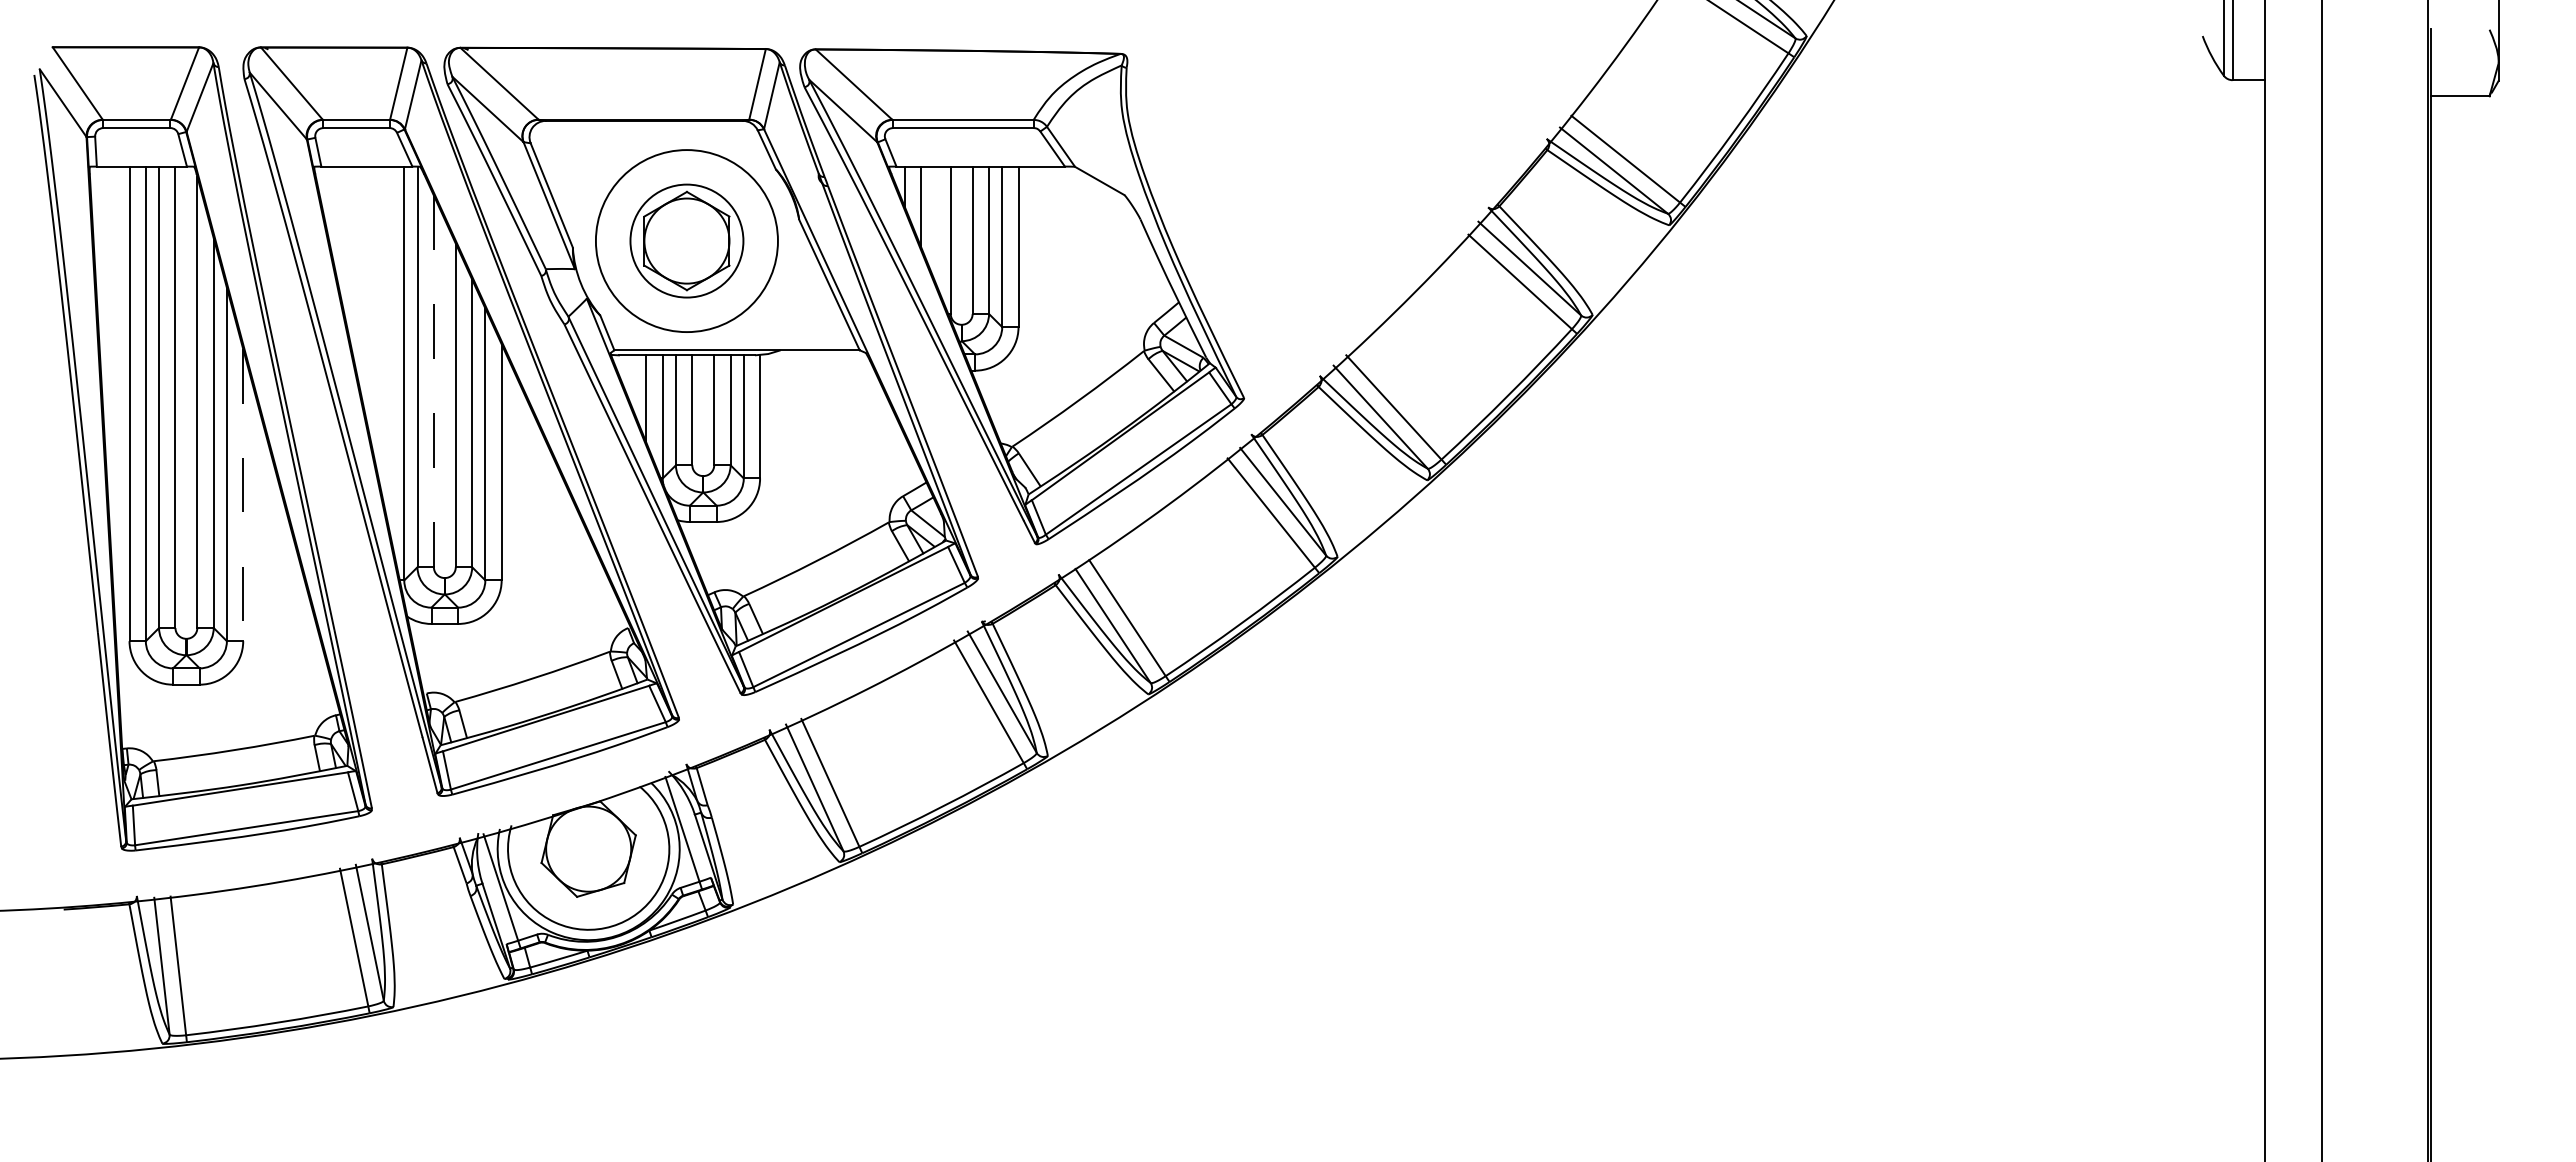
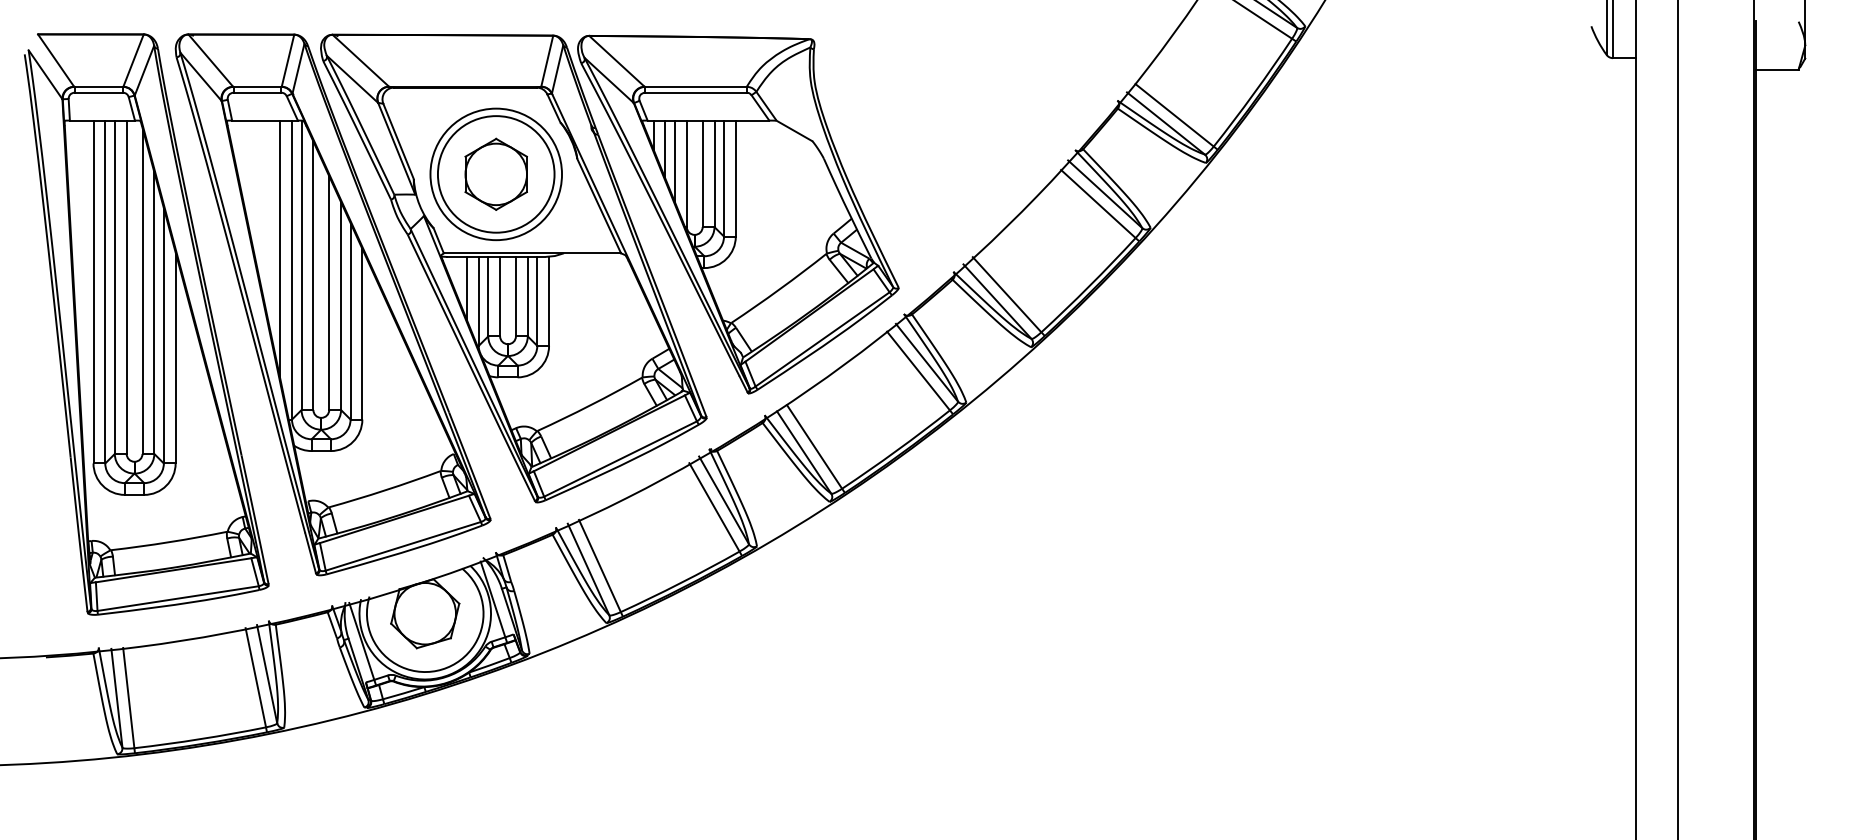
line: (934, 222) -> (675, 160), added
circle: (686, 240) -> (495, 173), size x1.43
line: (387, 344) -> (279, 249), added
line: (433, 381) -> (313, 275), dashed -> solid
line: (243, 495) -> (175, 358), dashed -> solid

